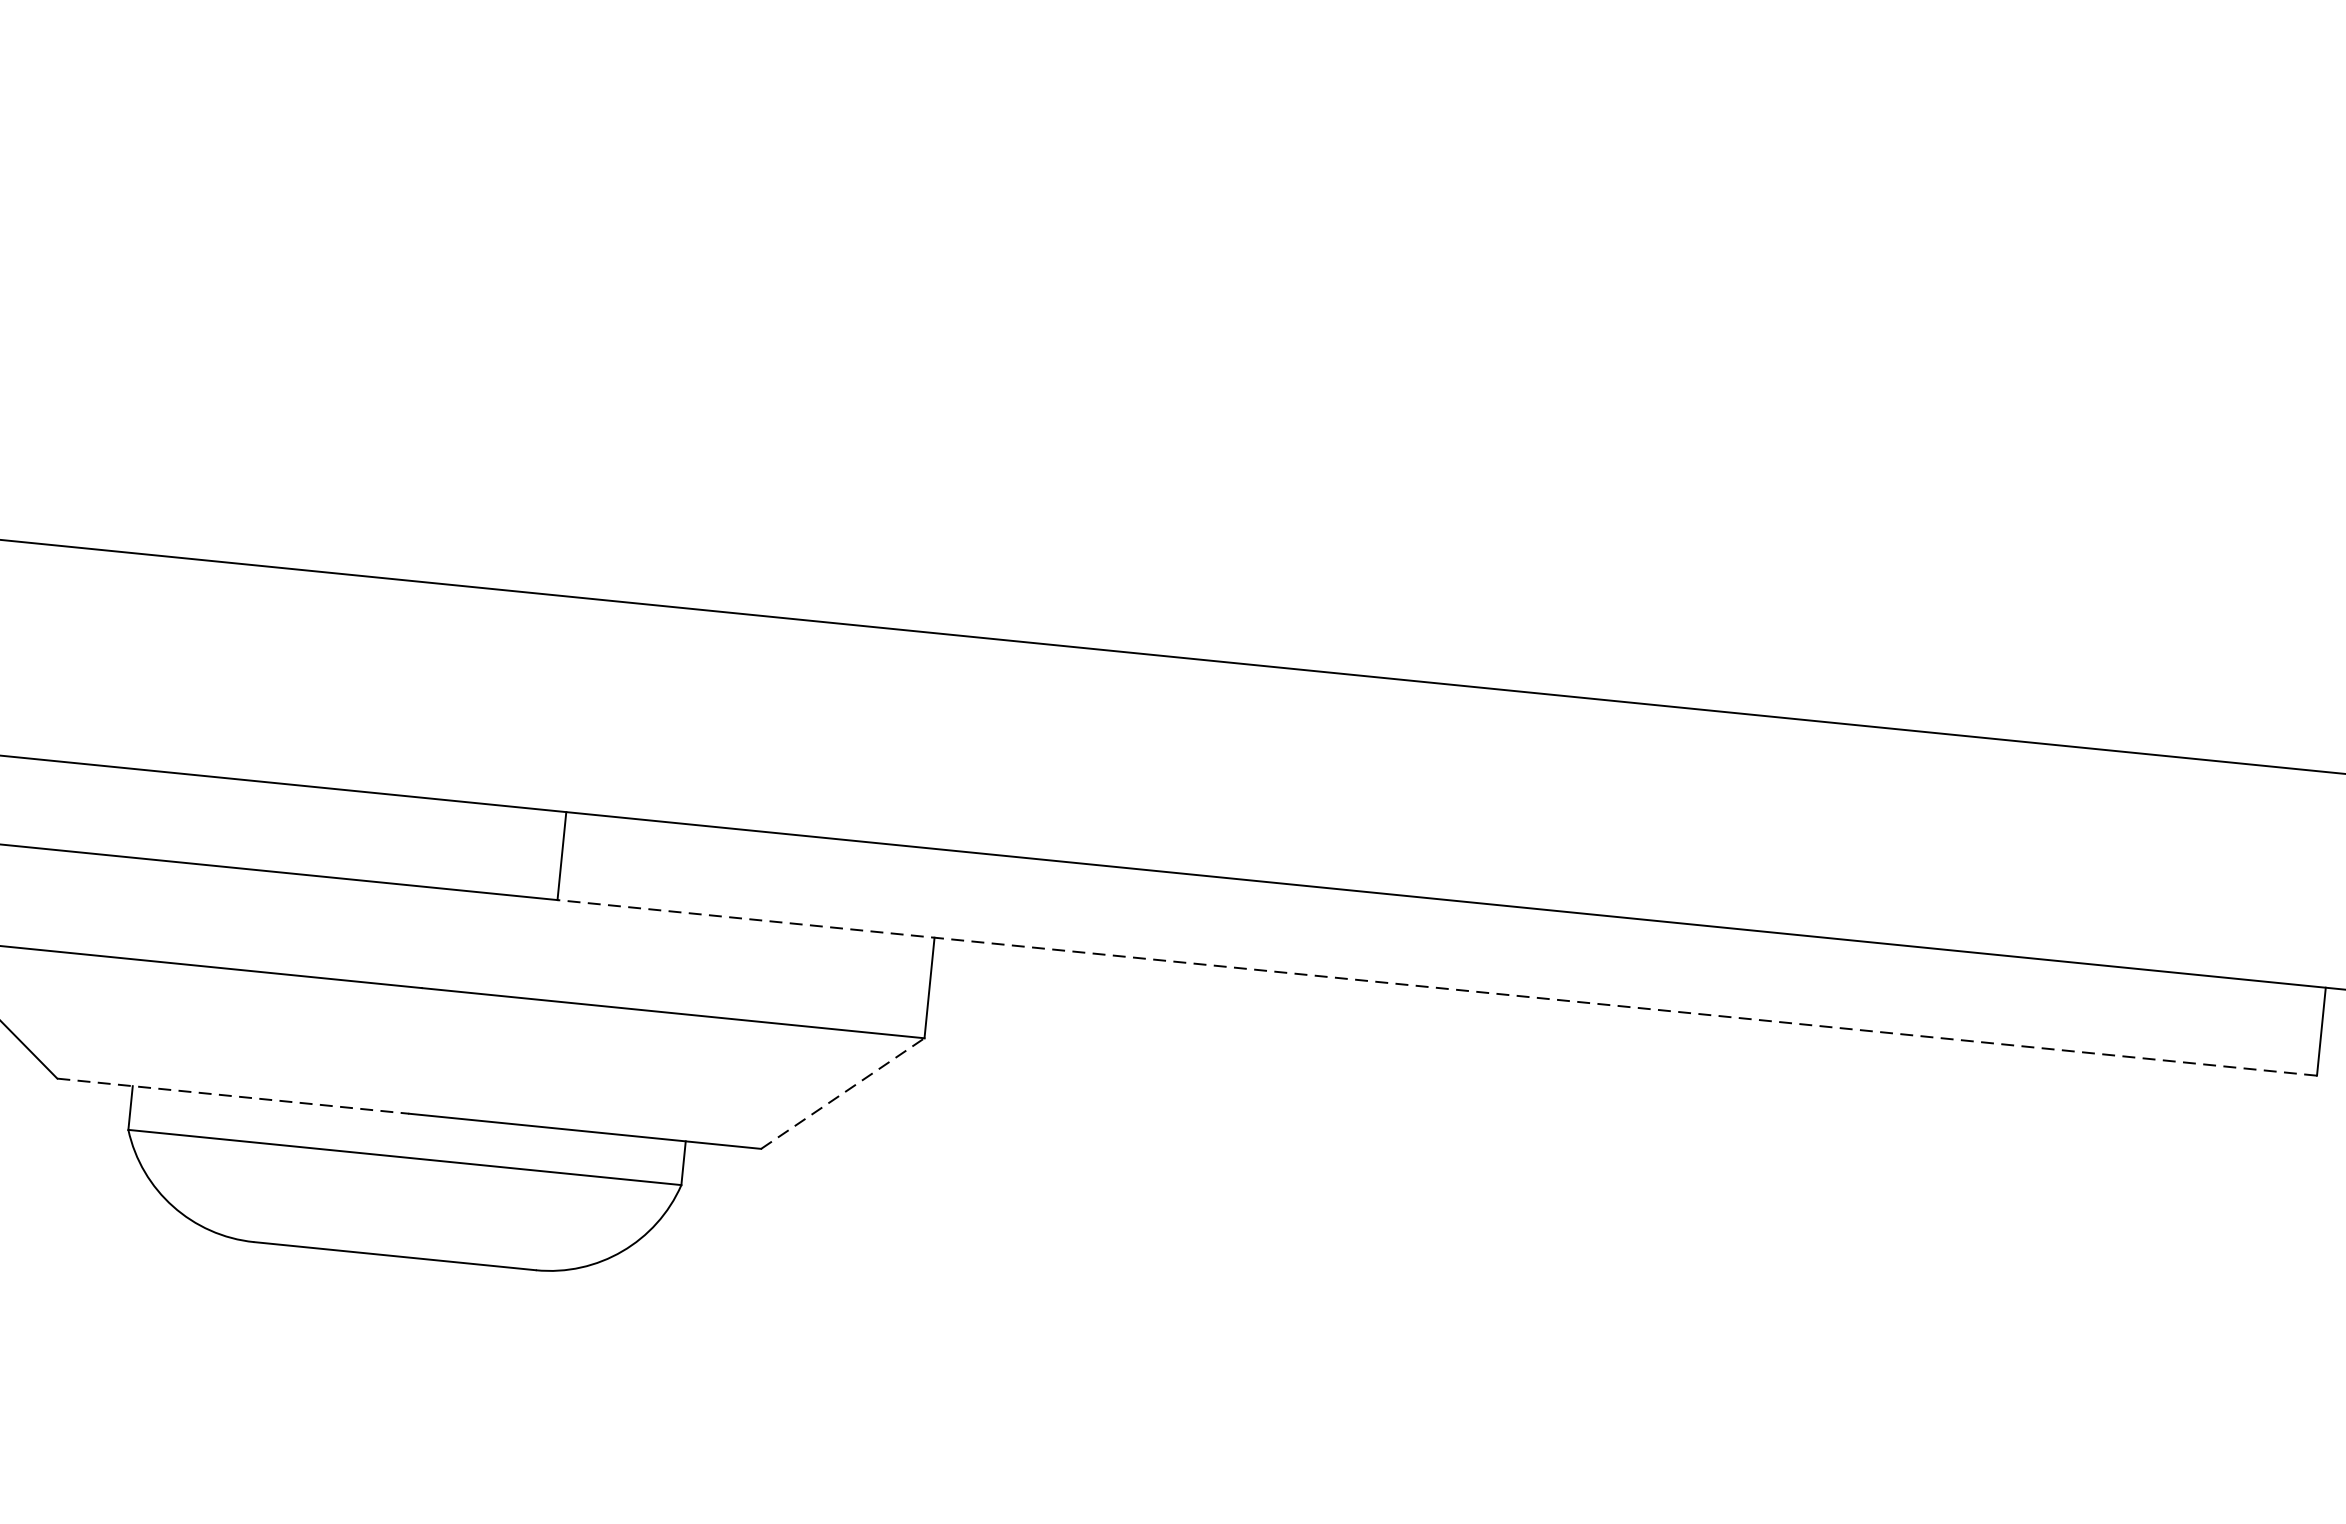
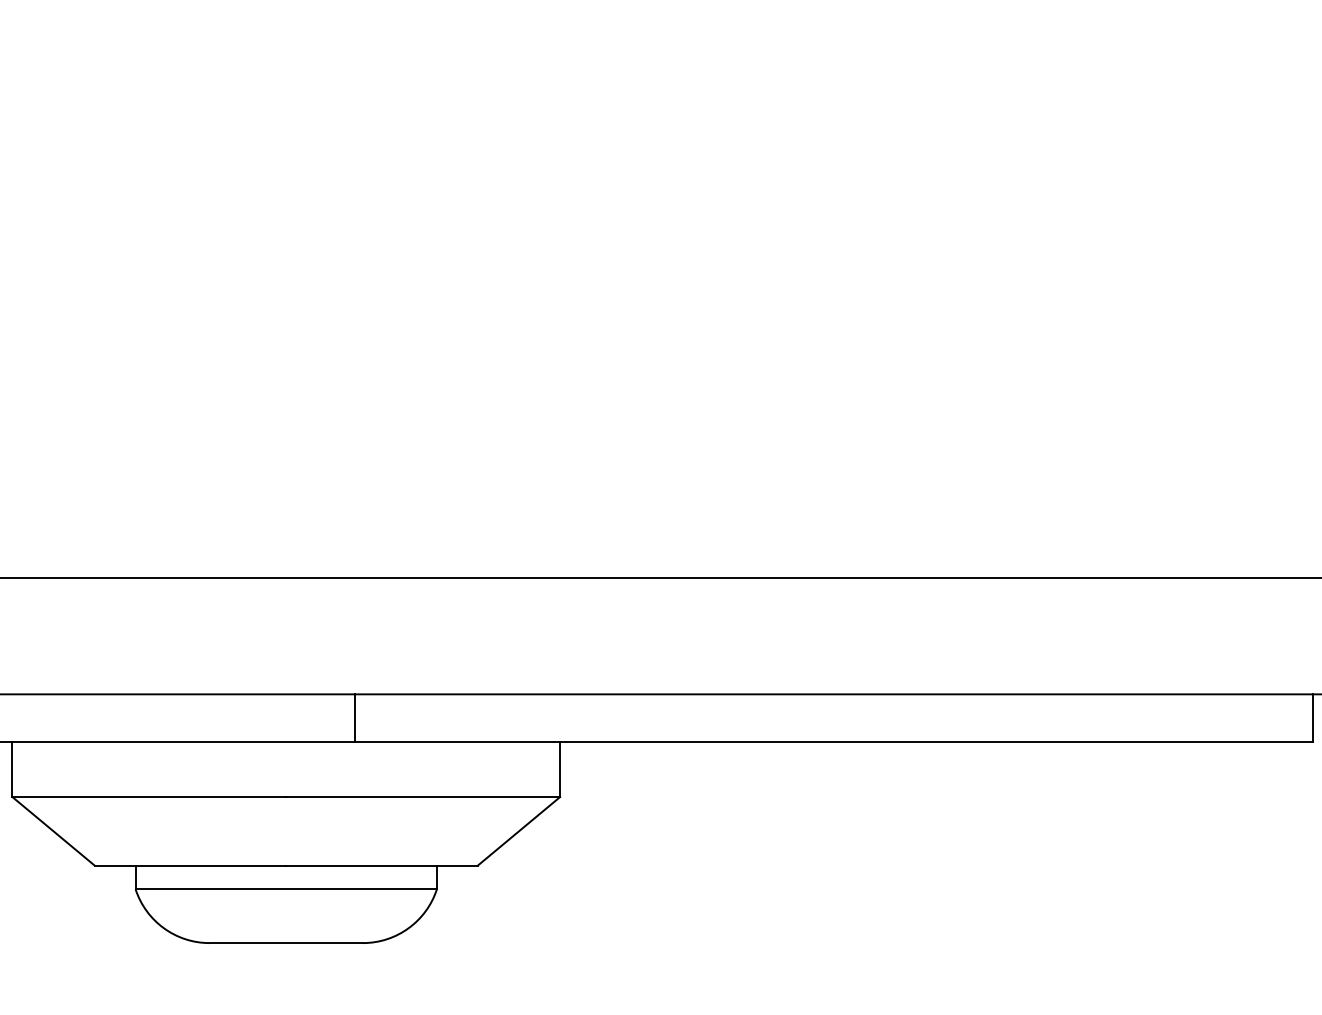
line: (1436, 988) -> (833, 742), dashed -> solid
line: (843, 1092) -> (519, 830), dashed -> solid
line: (233, 1096) -> (190, 865), dashed -> solid

